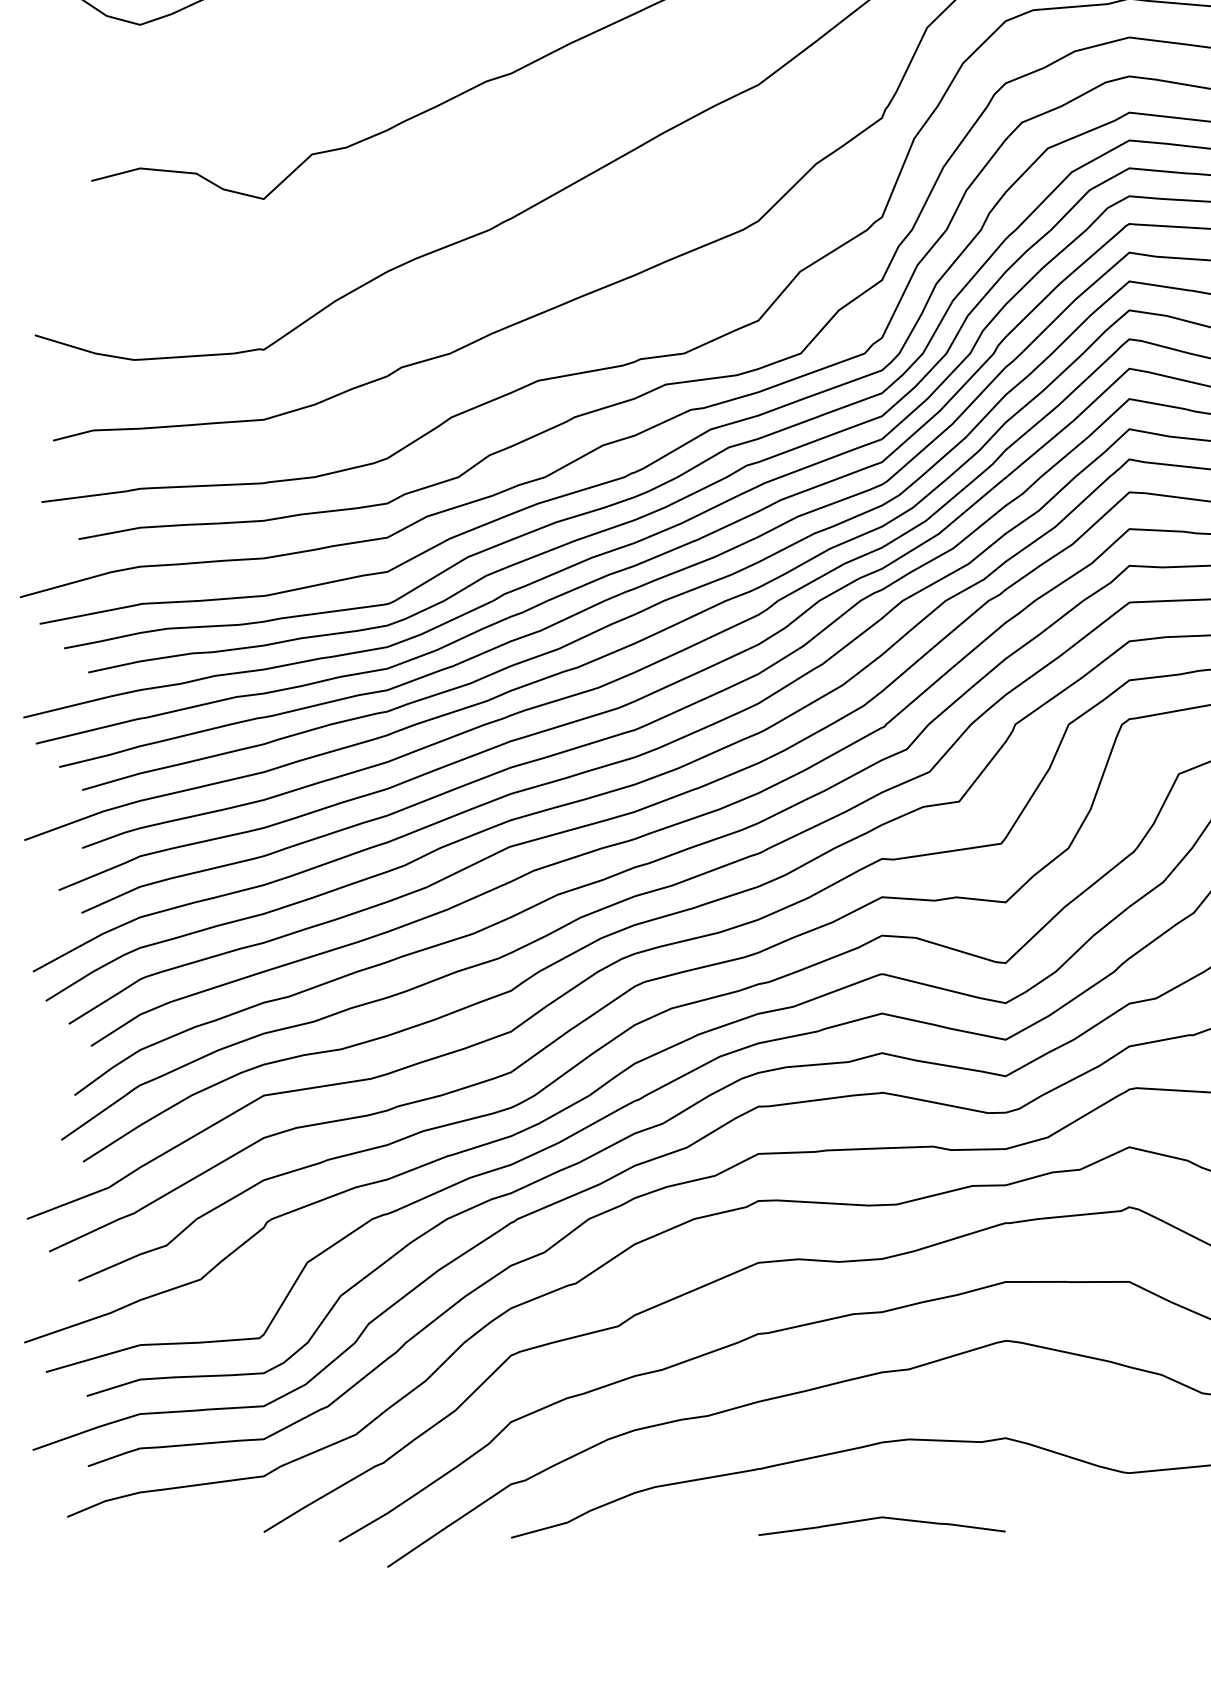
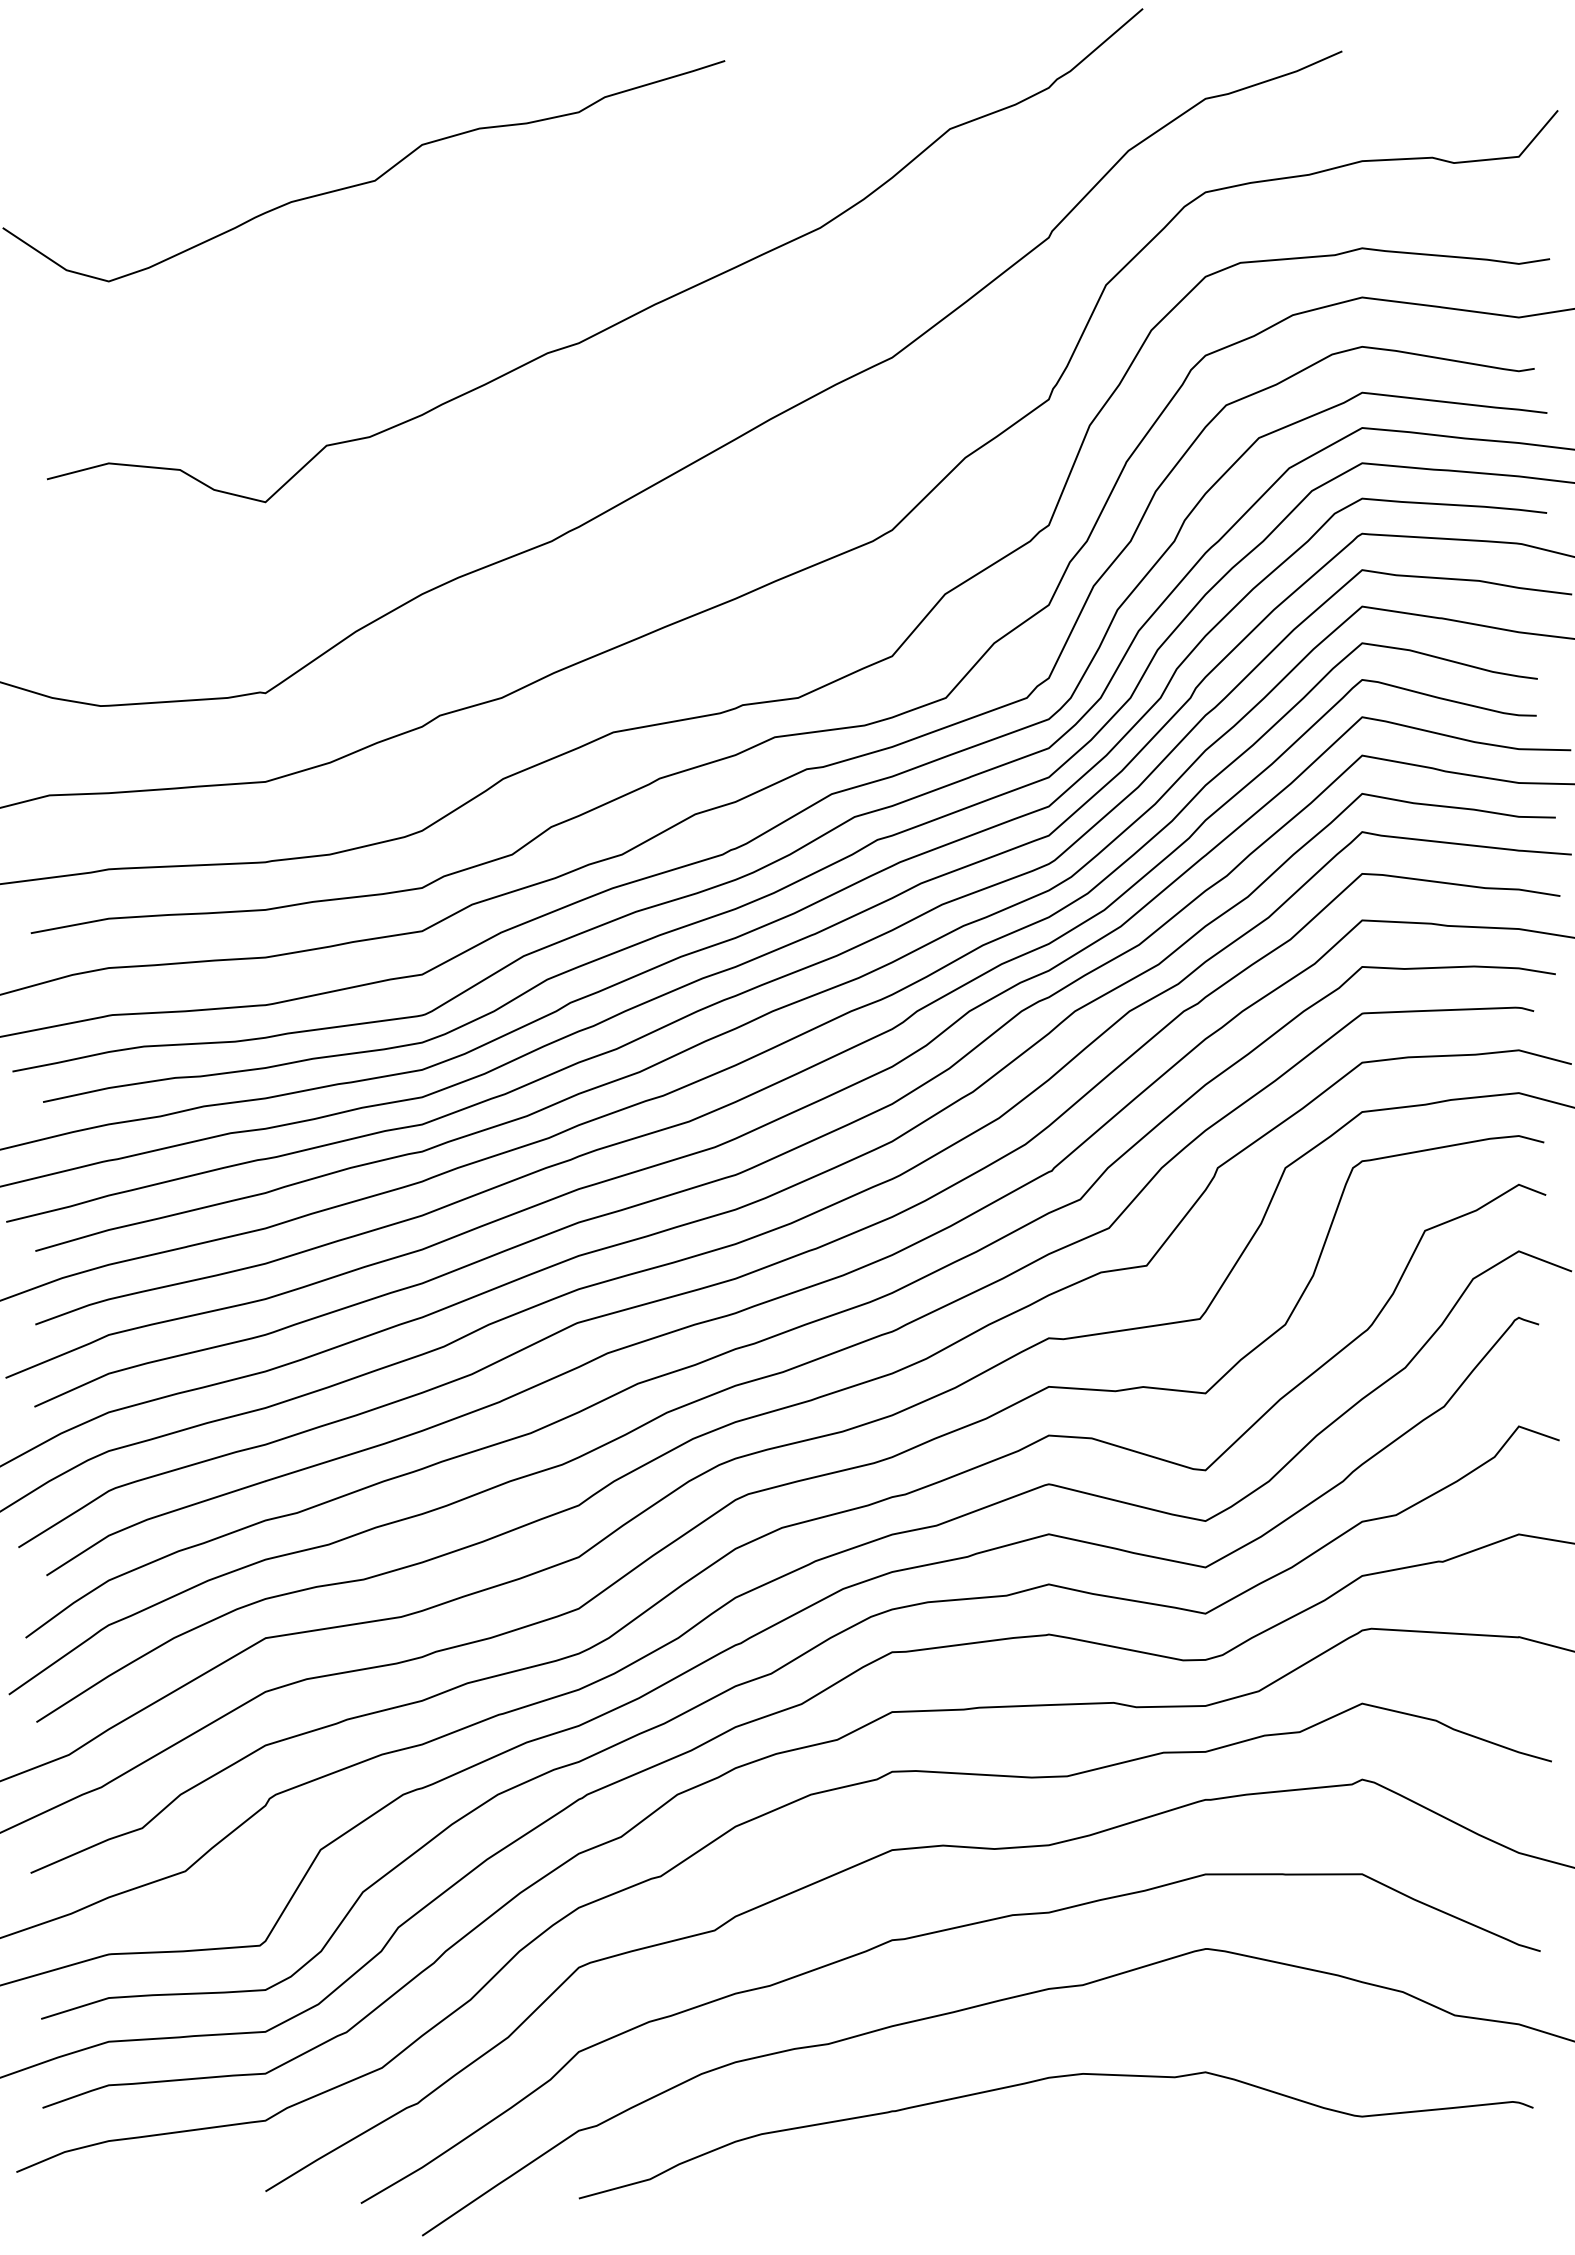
curve: (878, 1518) -> (1044, 2174), removed

